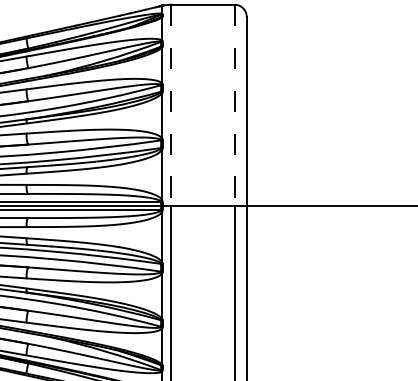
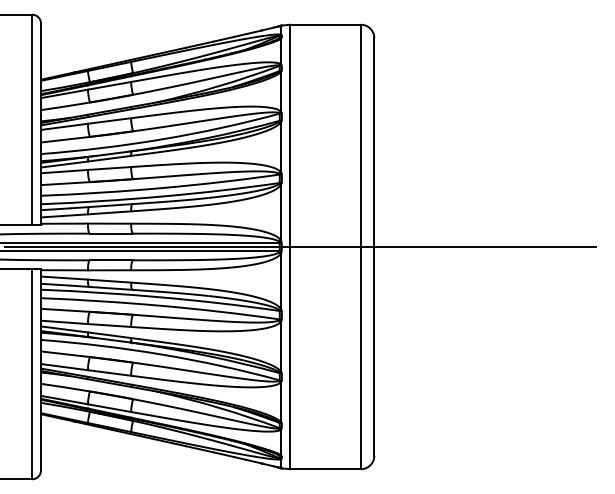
line: (170, 105) -> (290, 136), dashed -> solid
line: (234, 105) -> (360, 136), dashed -> solid

